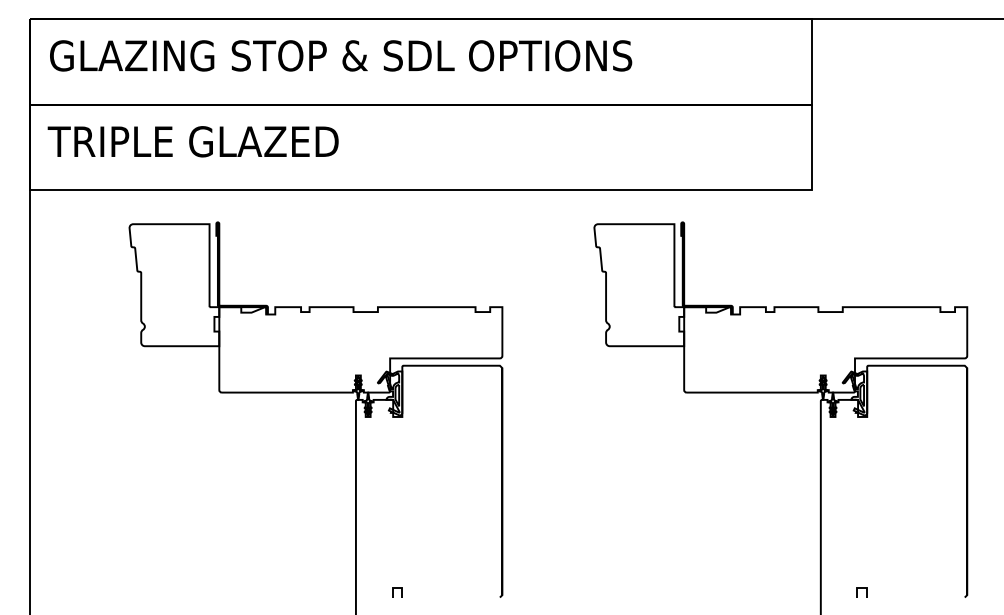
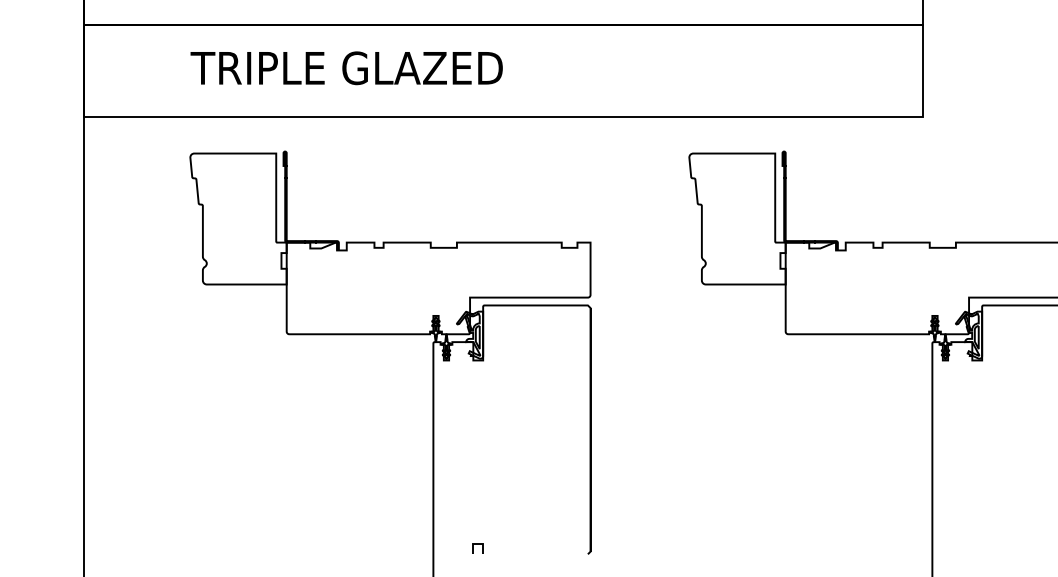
text: (192, 141) -> (345, 67), moved
line: (861, 588) -> (976, 544), removed

